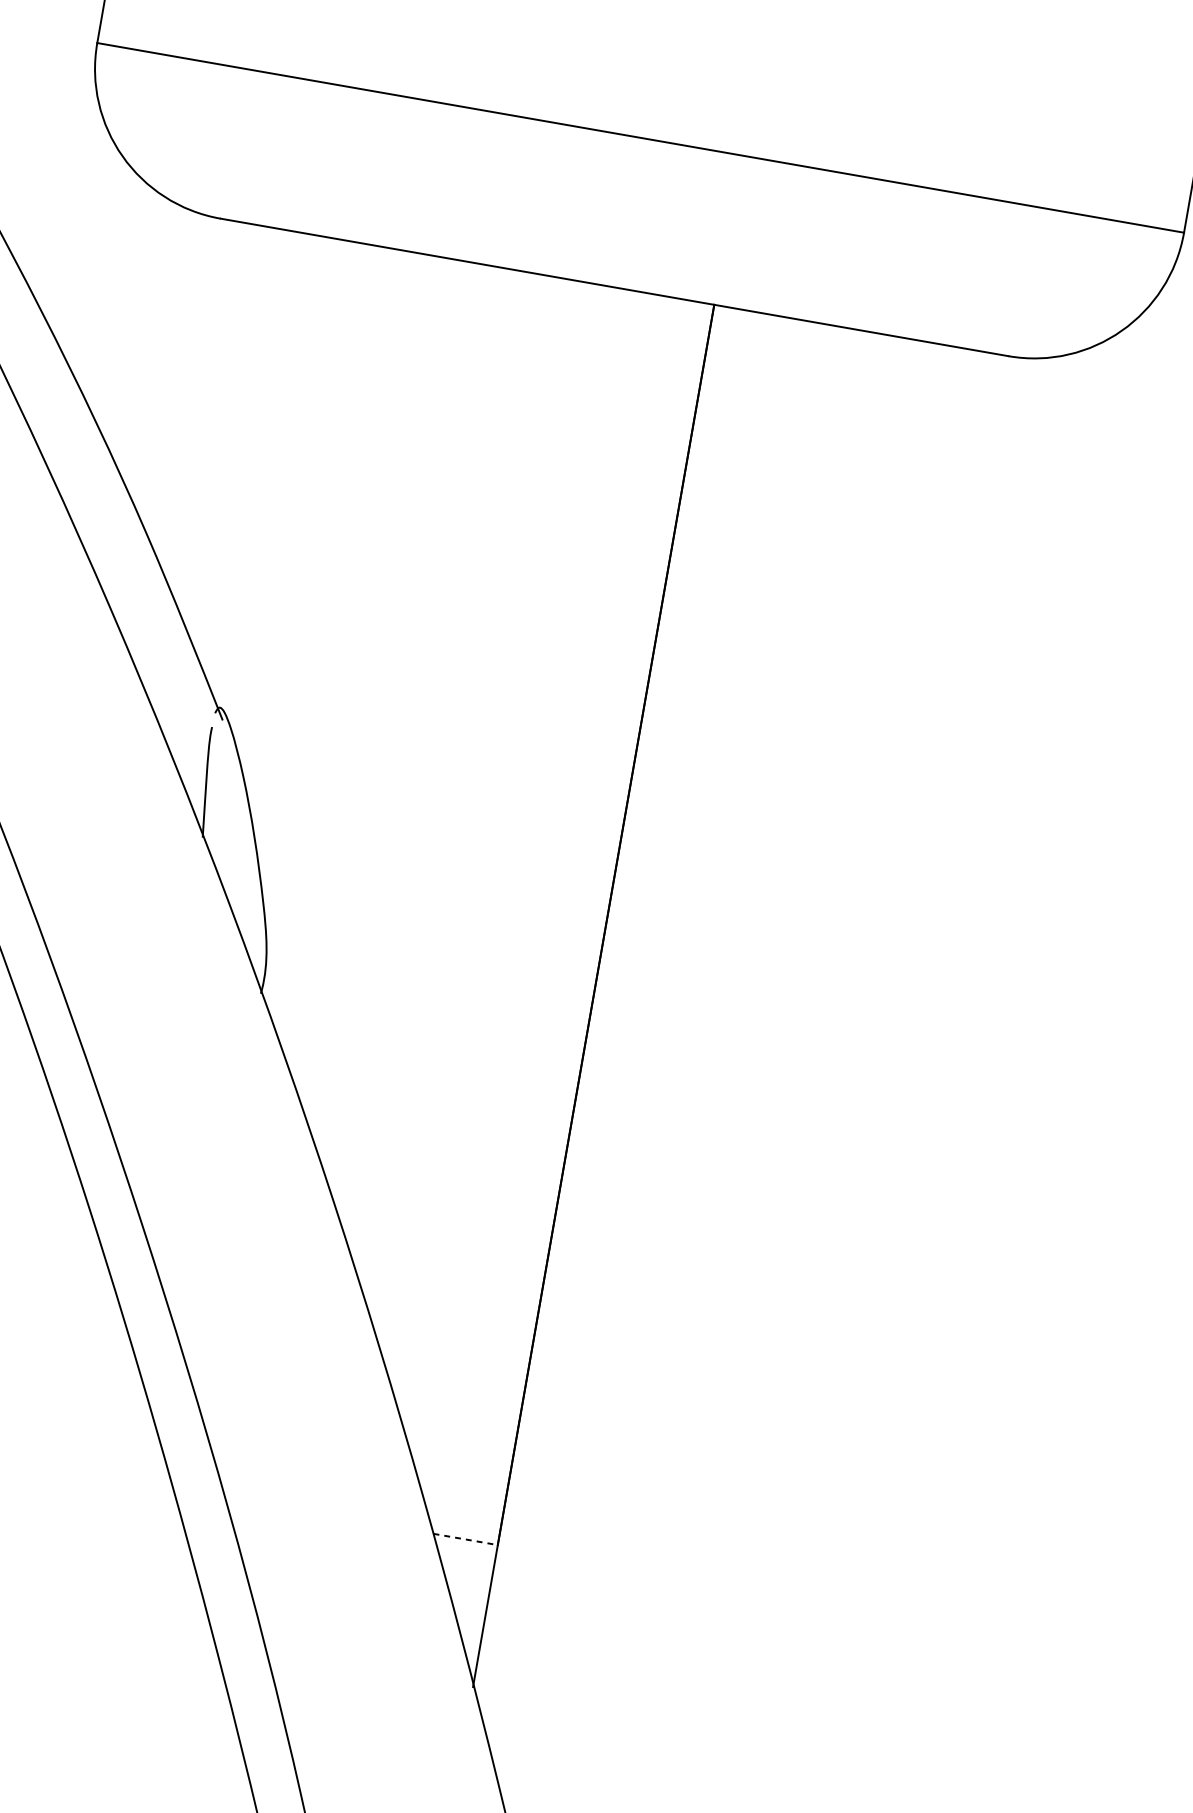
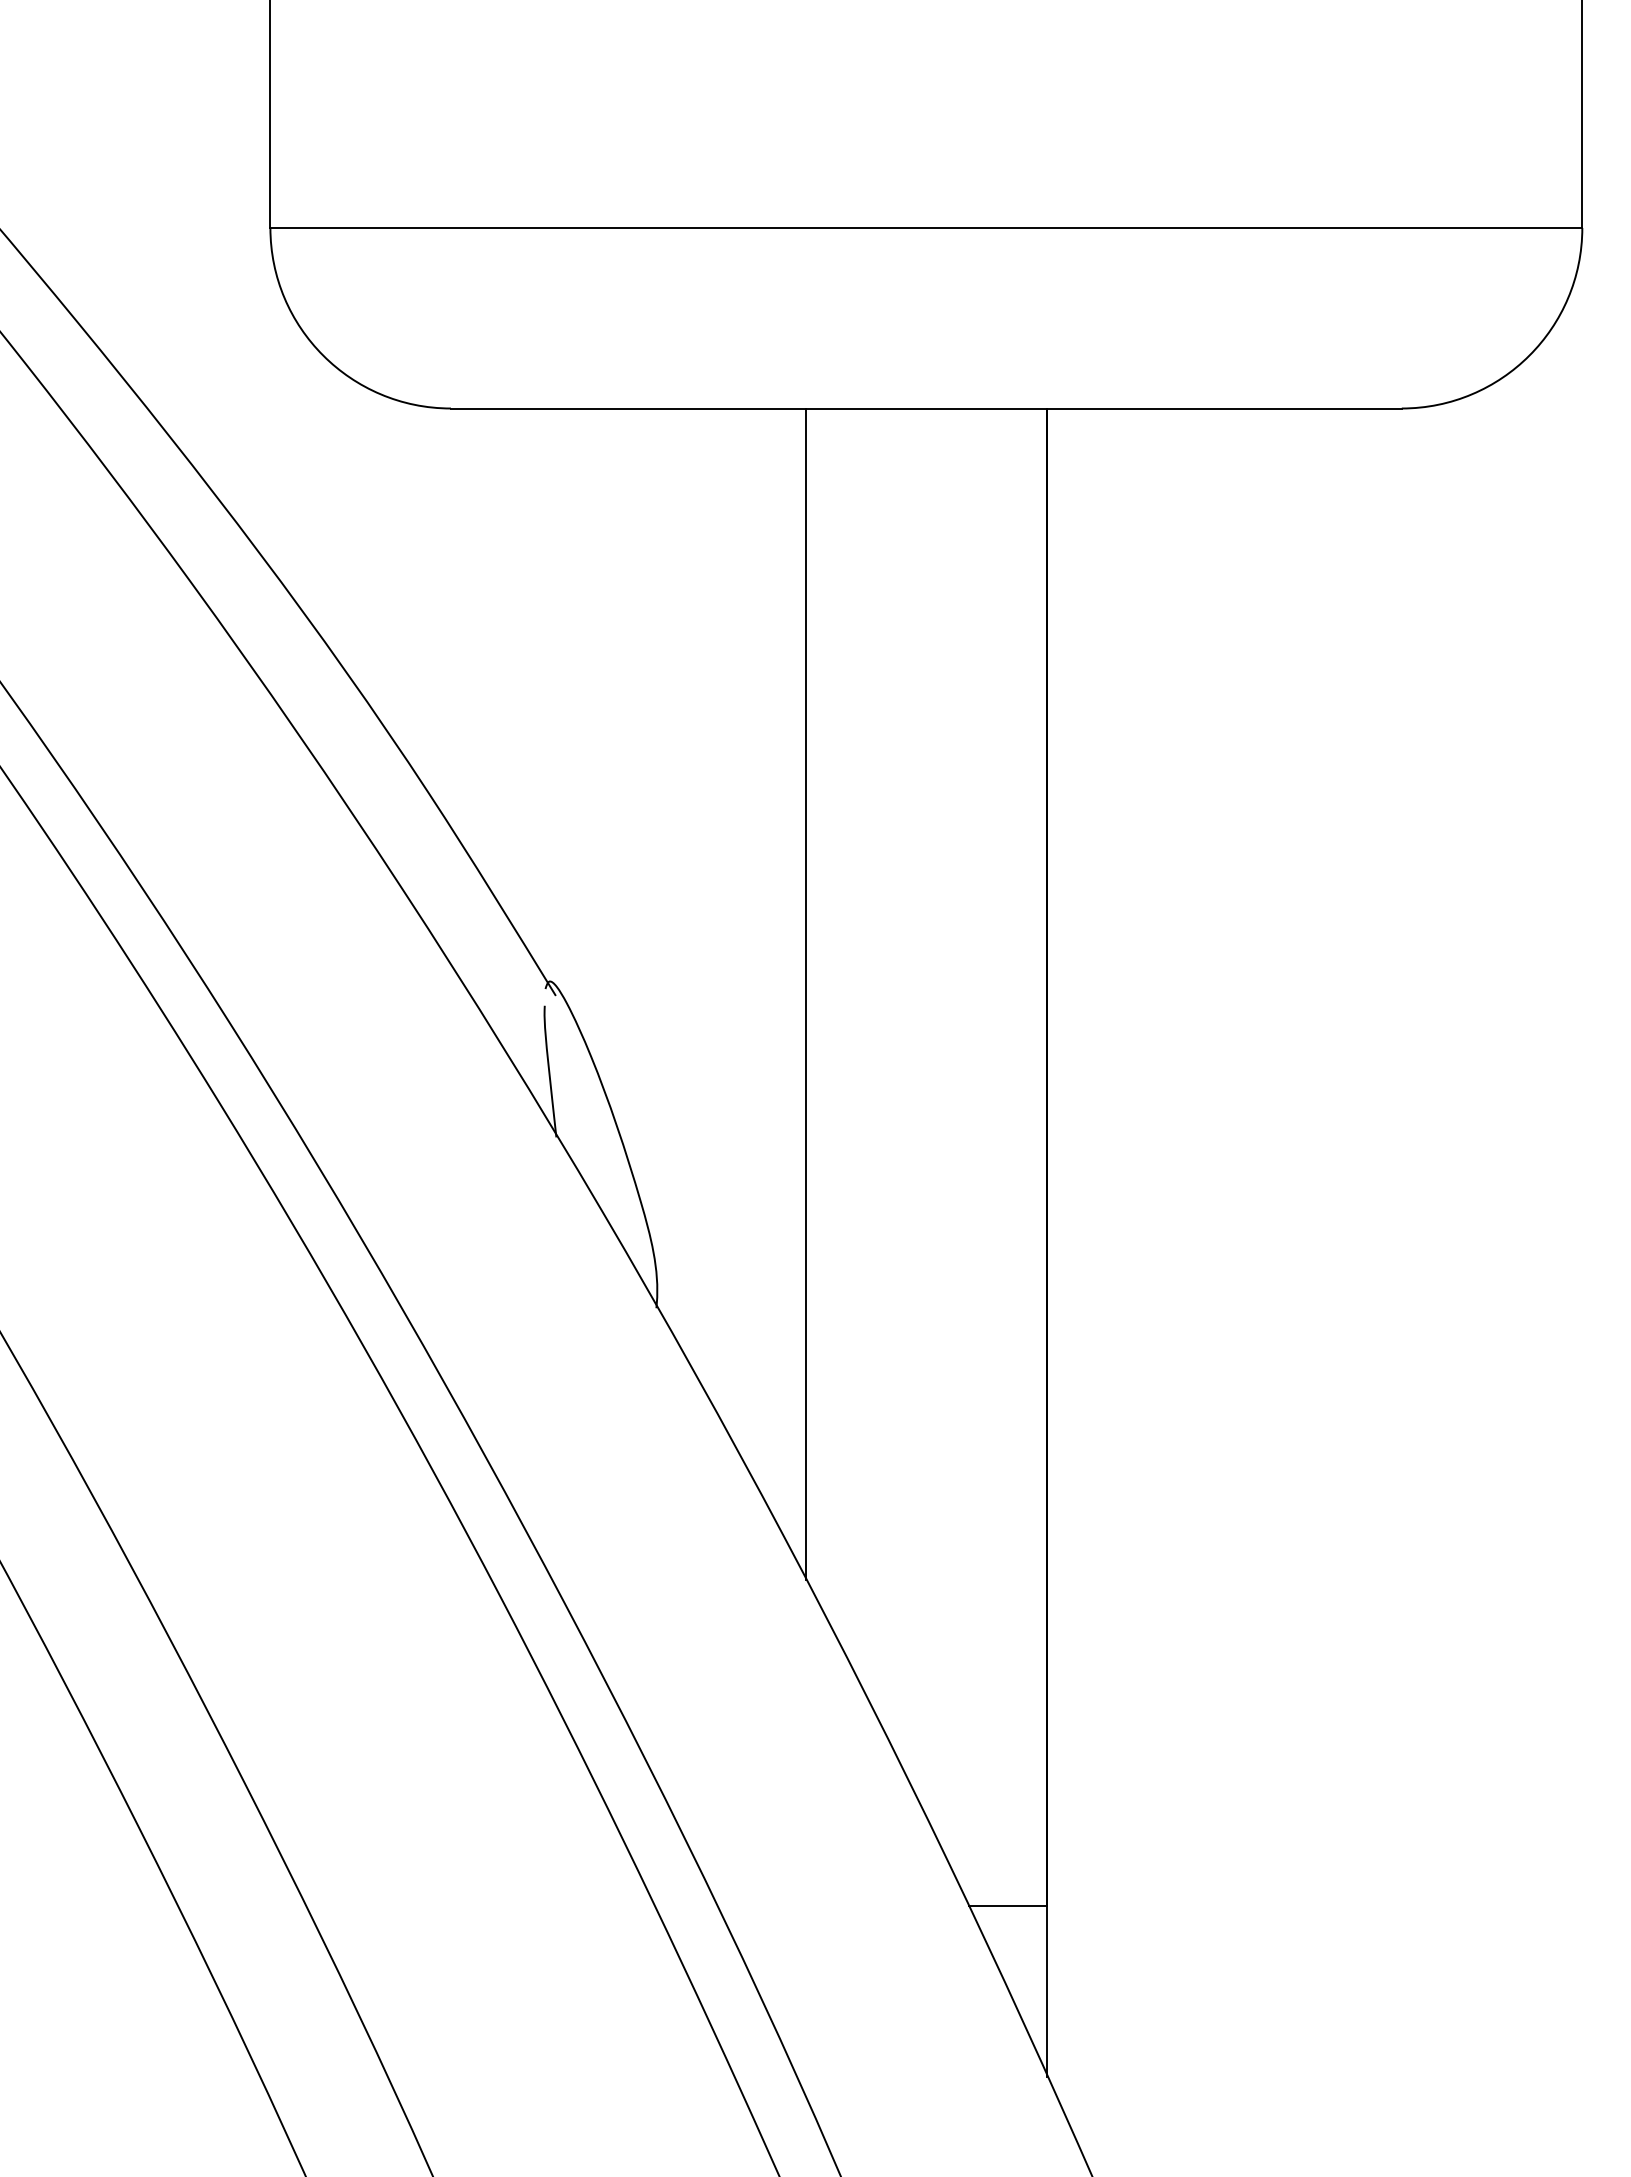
line: (430, 755) -> (806, 994), added
line: (465, 1539) -> (1007, 1905), dashed -> solid

